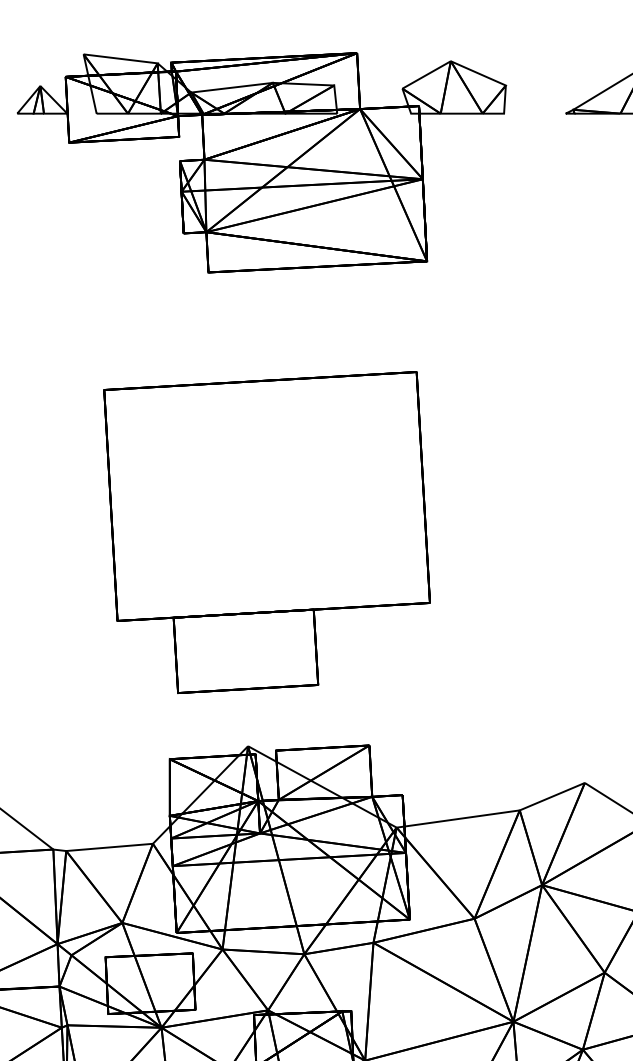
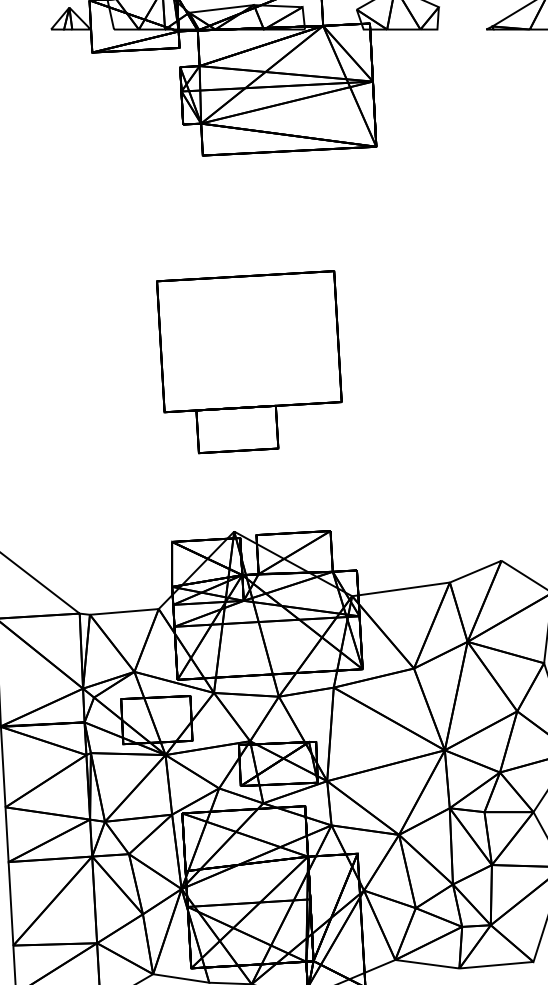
part: (267, 533) -> (249, 362), size x0.71

